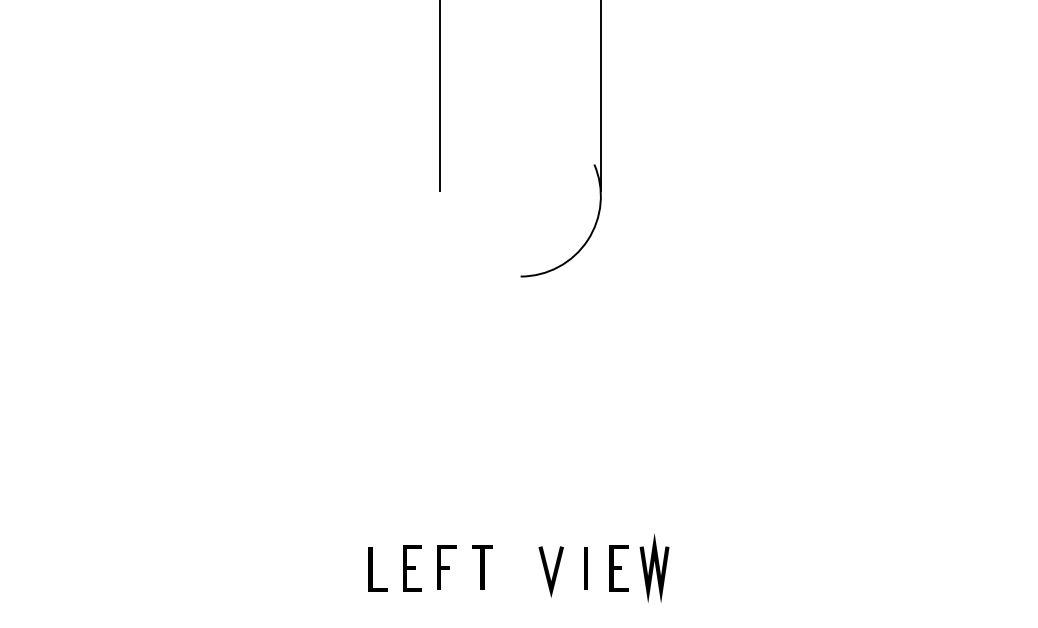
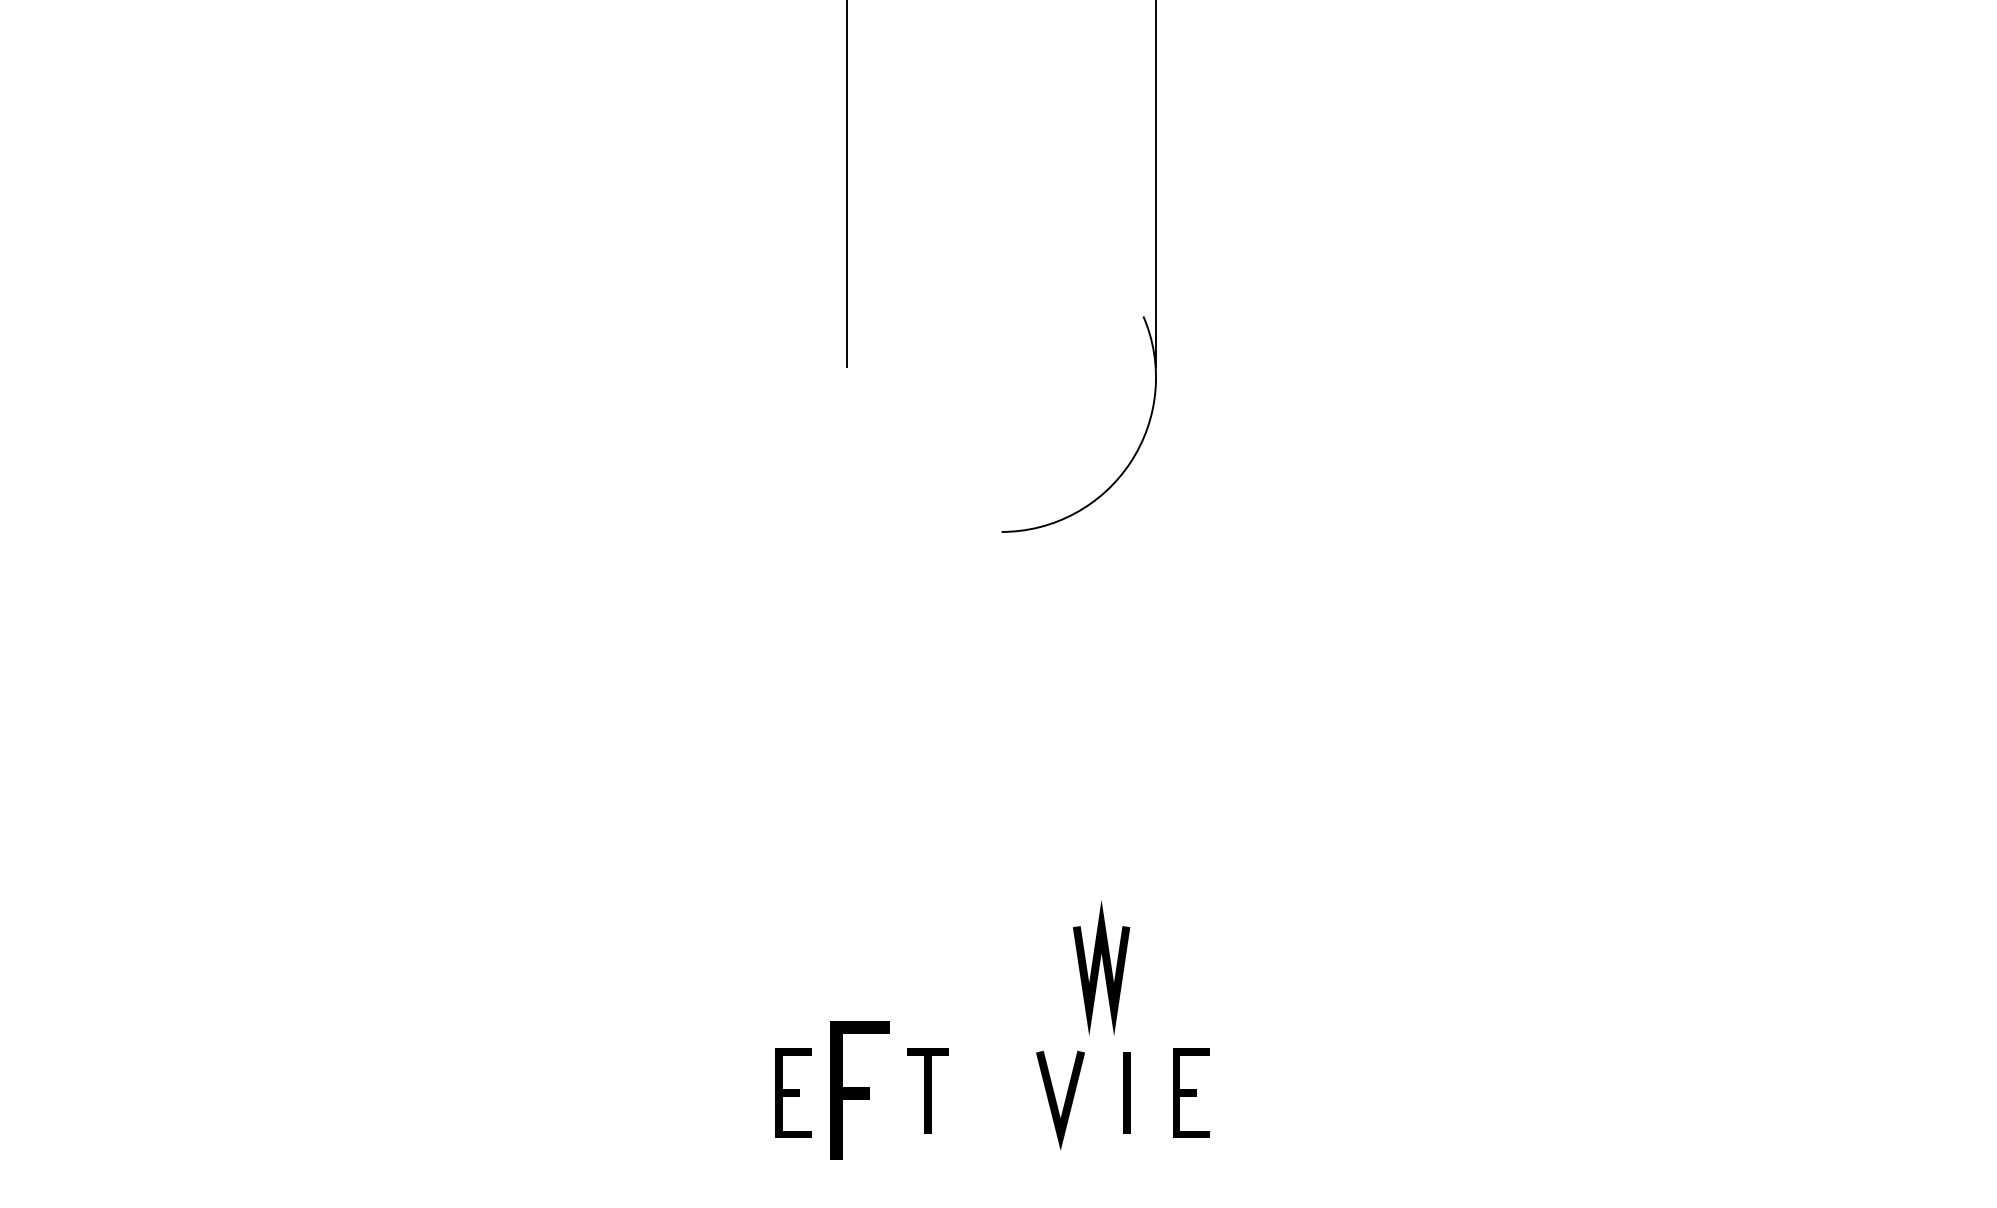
part: (446, 567) -> (859, 1091), size x1.6
line: (653, 567) -> (1099, 966), moved
line: (372, 569) -> (716, 1095), removed

